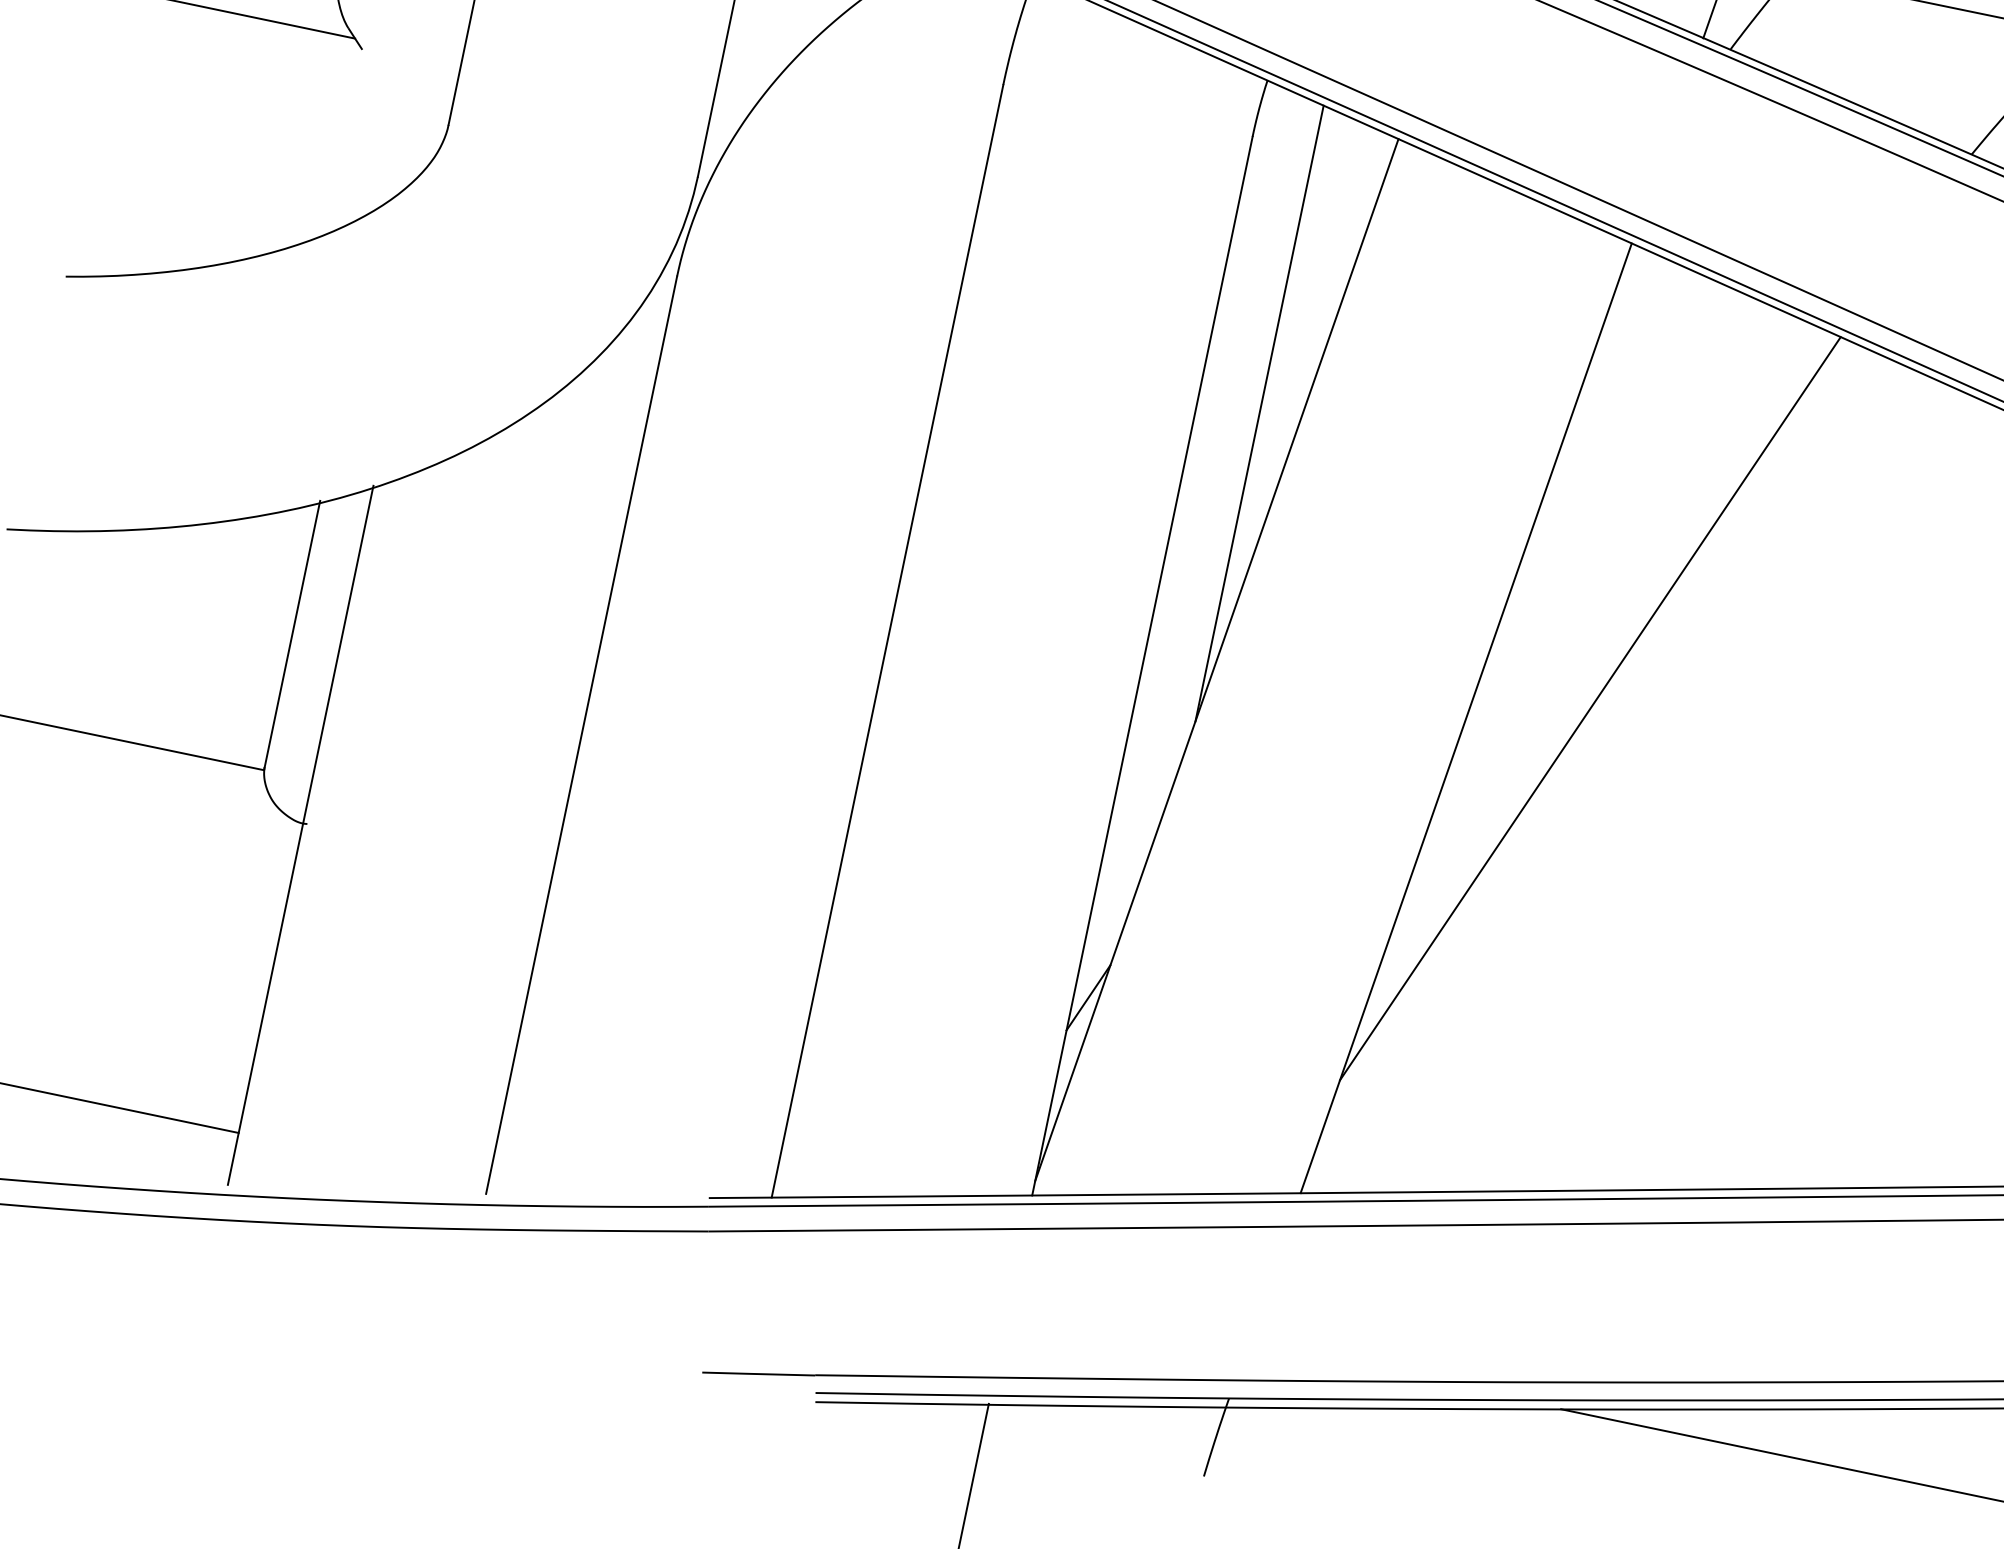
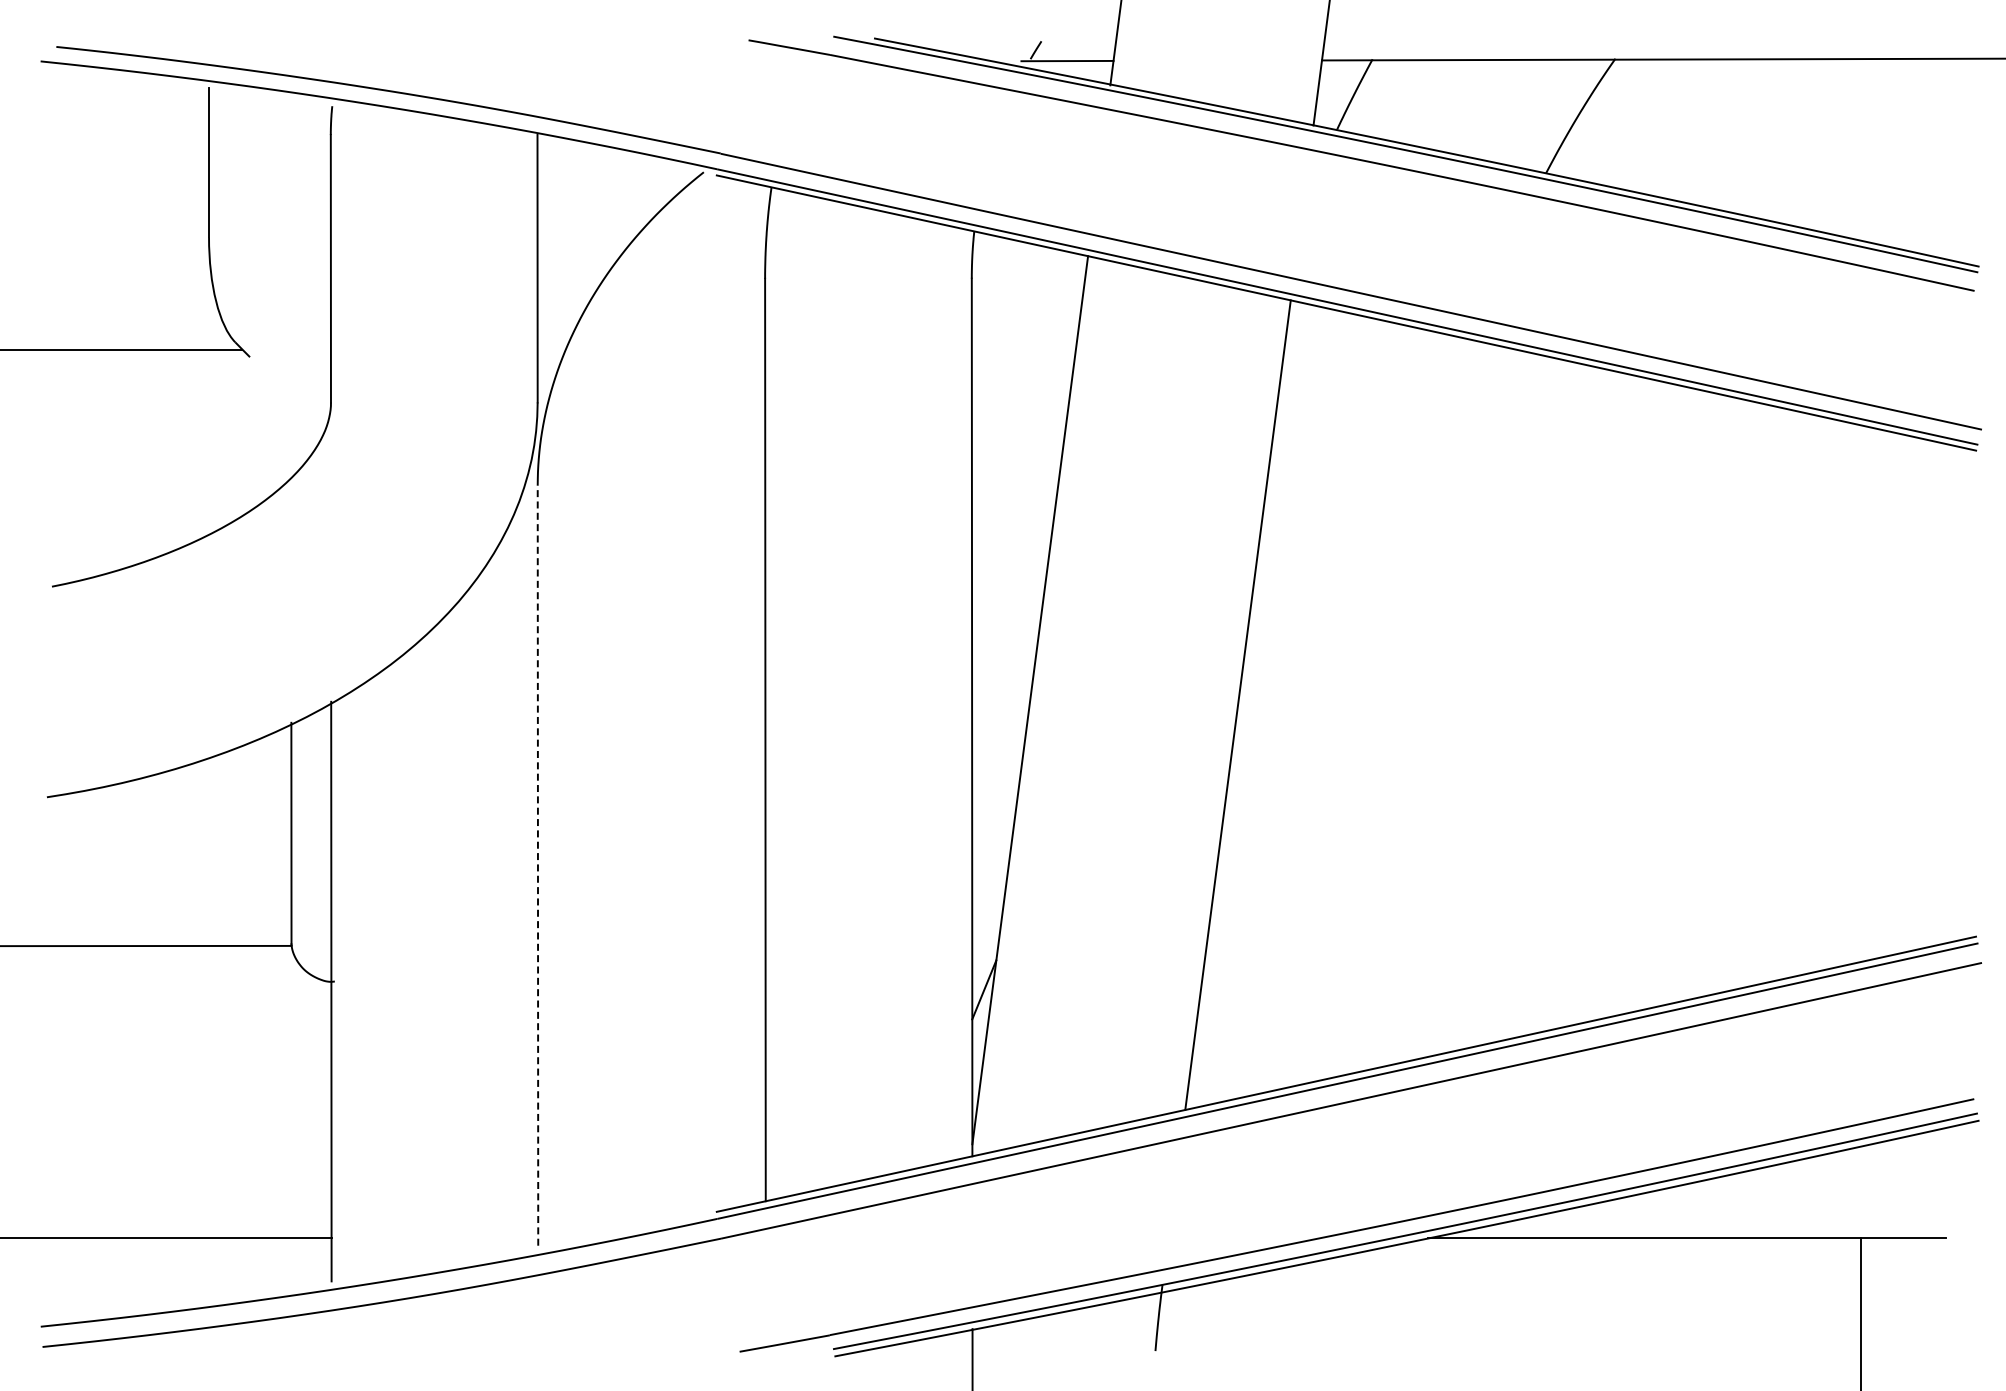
line: (1259, 413) -> (1023, 497), removed
line: (1589, 708) -> (1334, 676), removed
line: (581, 733) -> (537, 864), solid -> dashed

